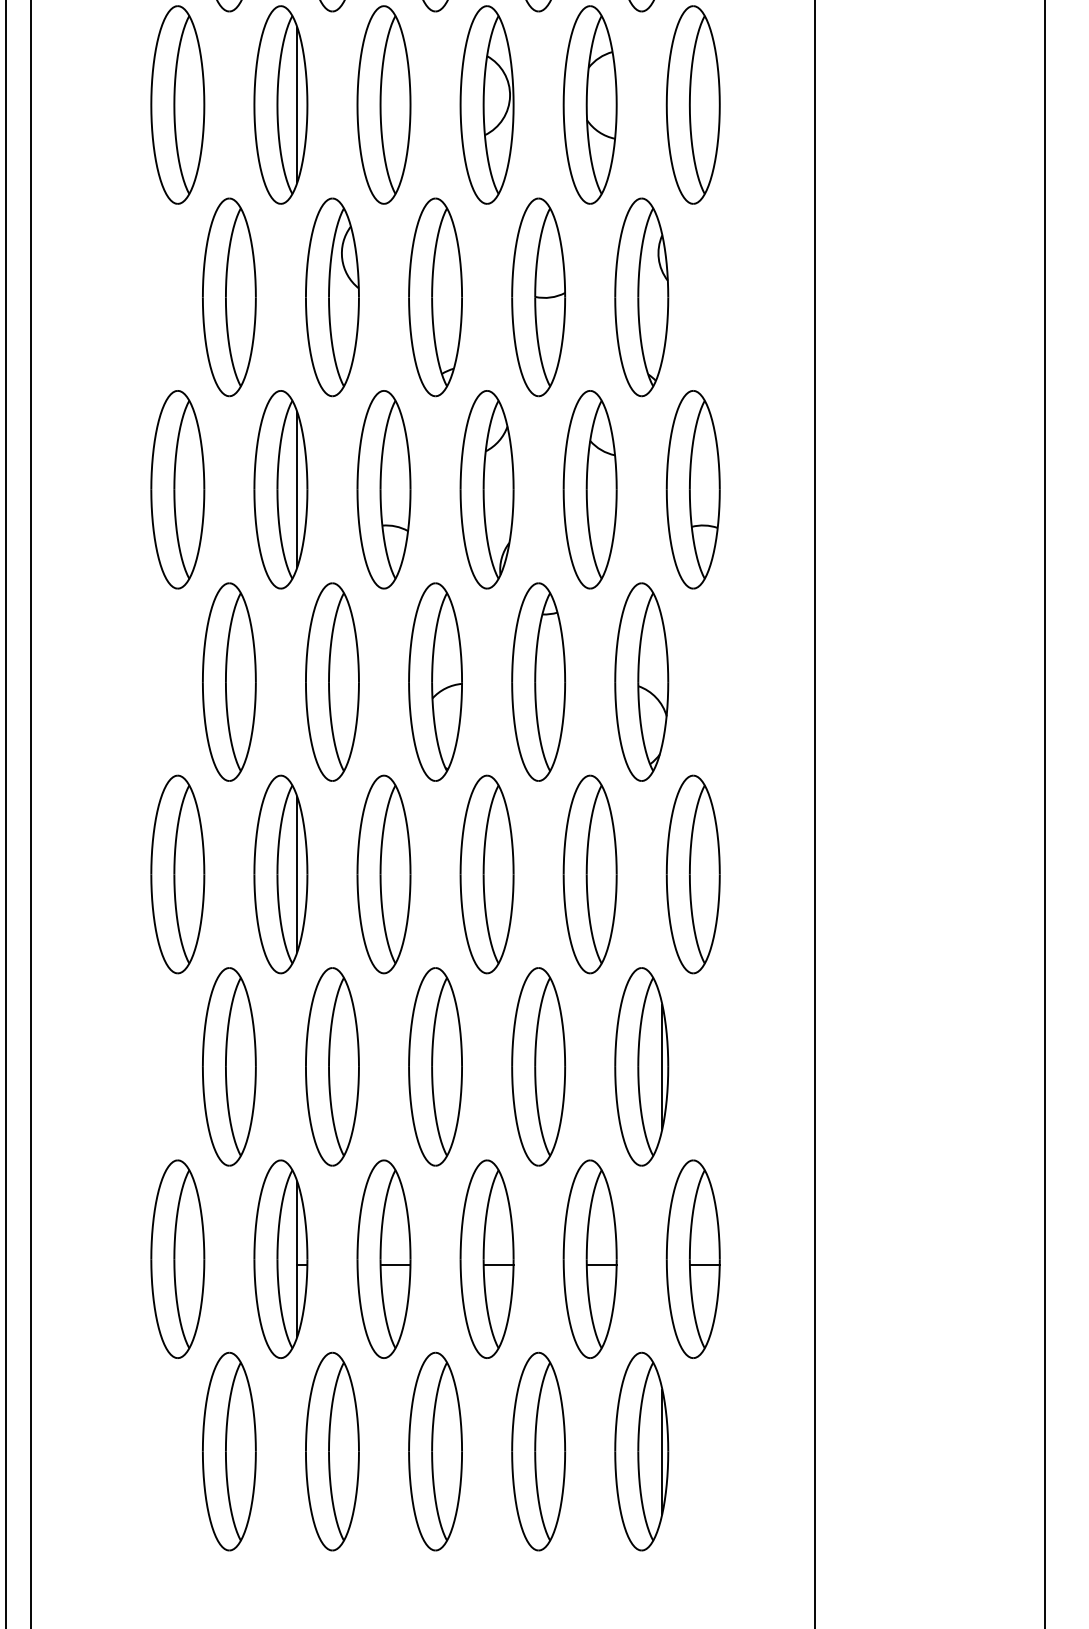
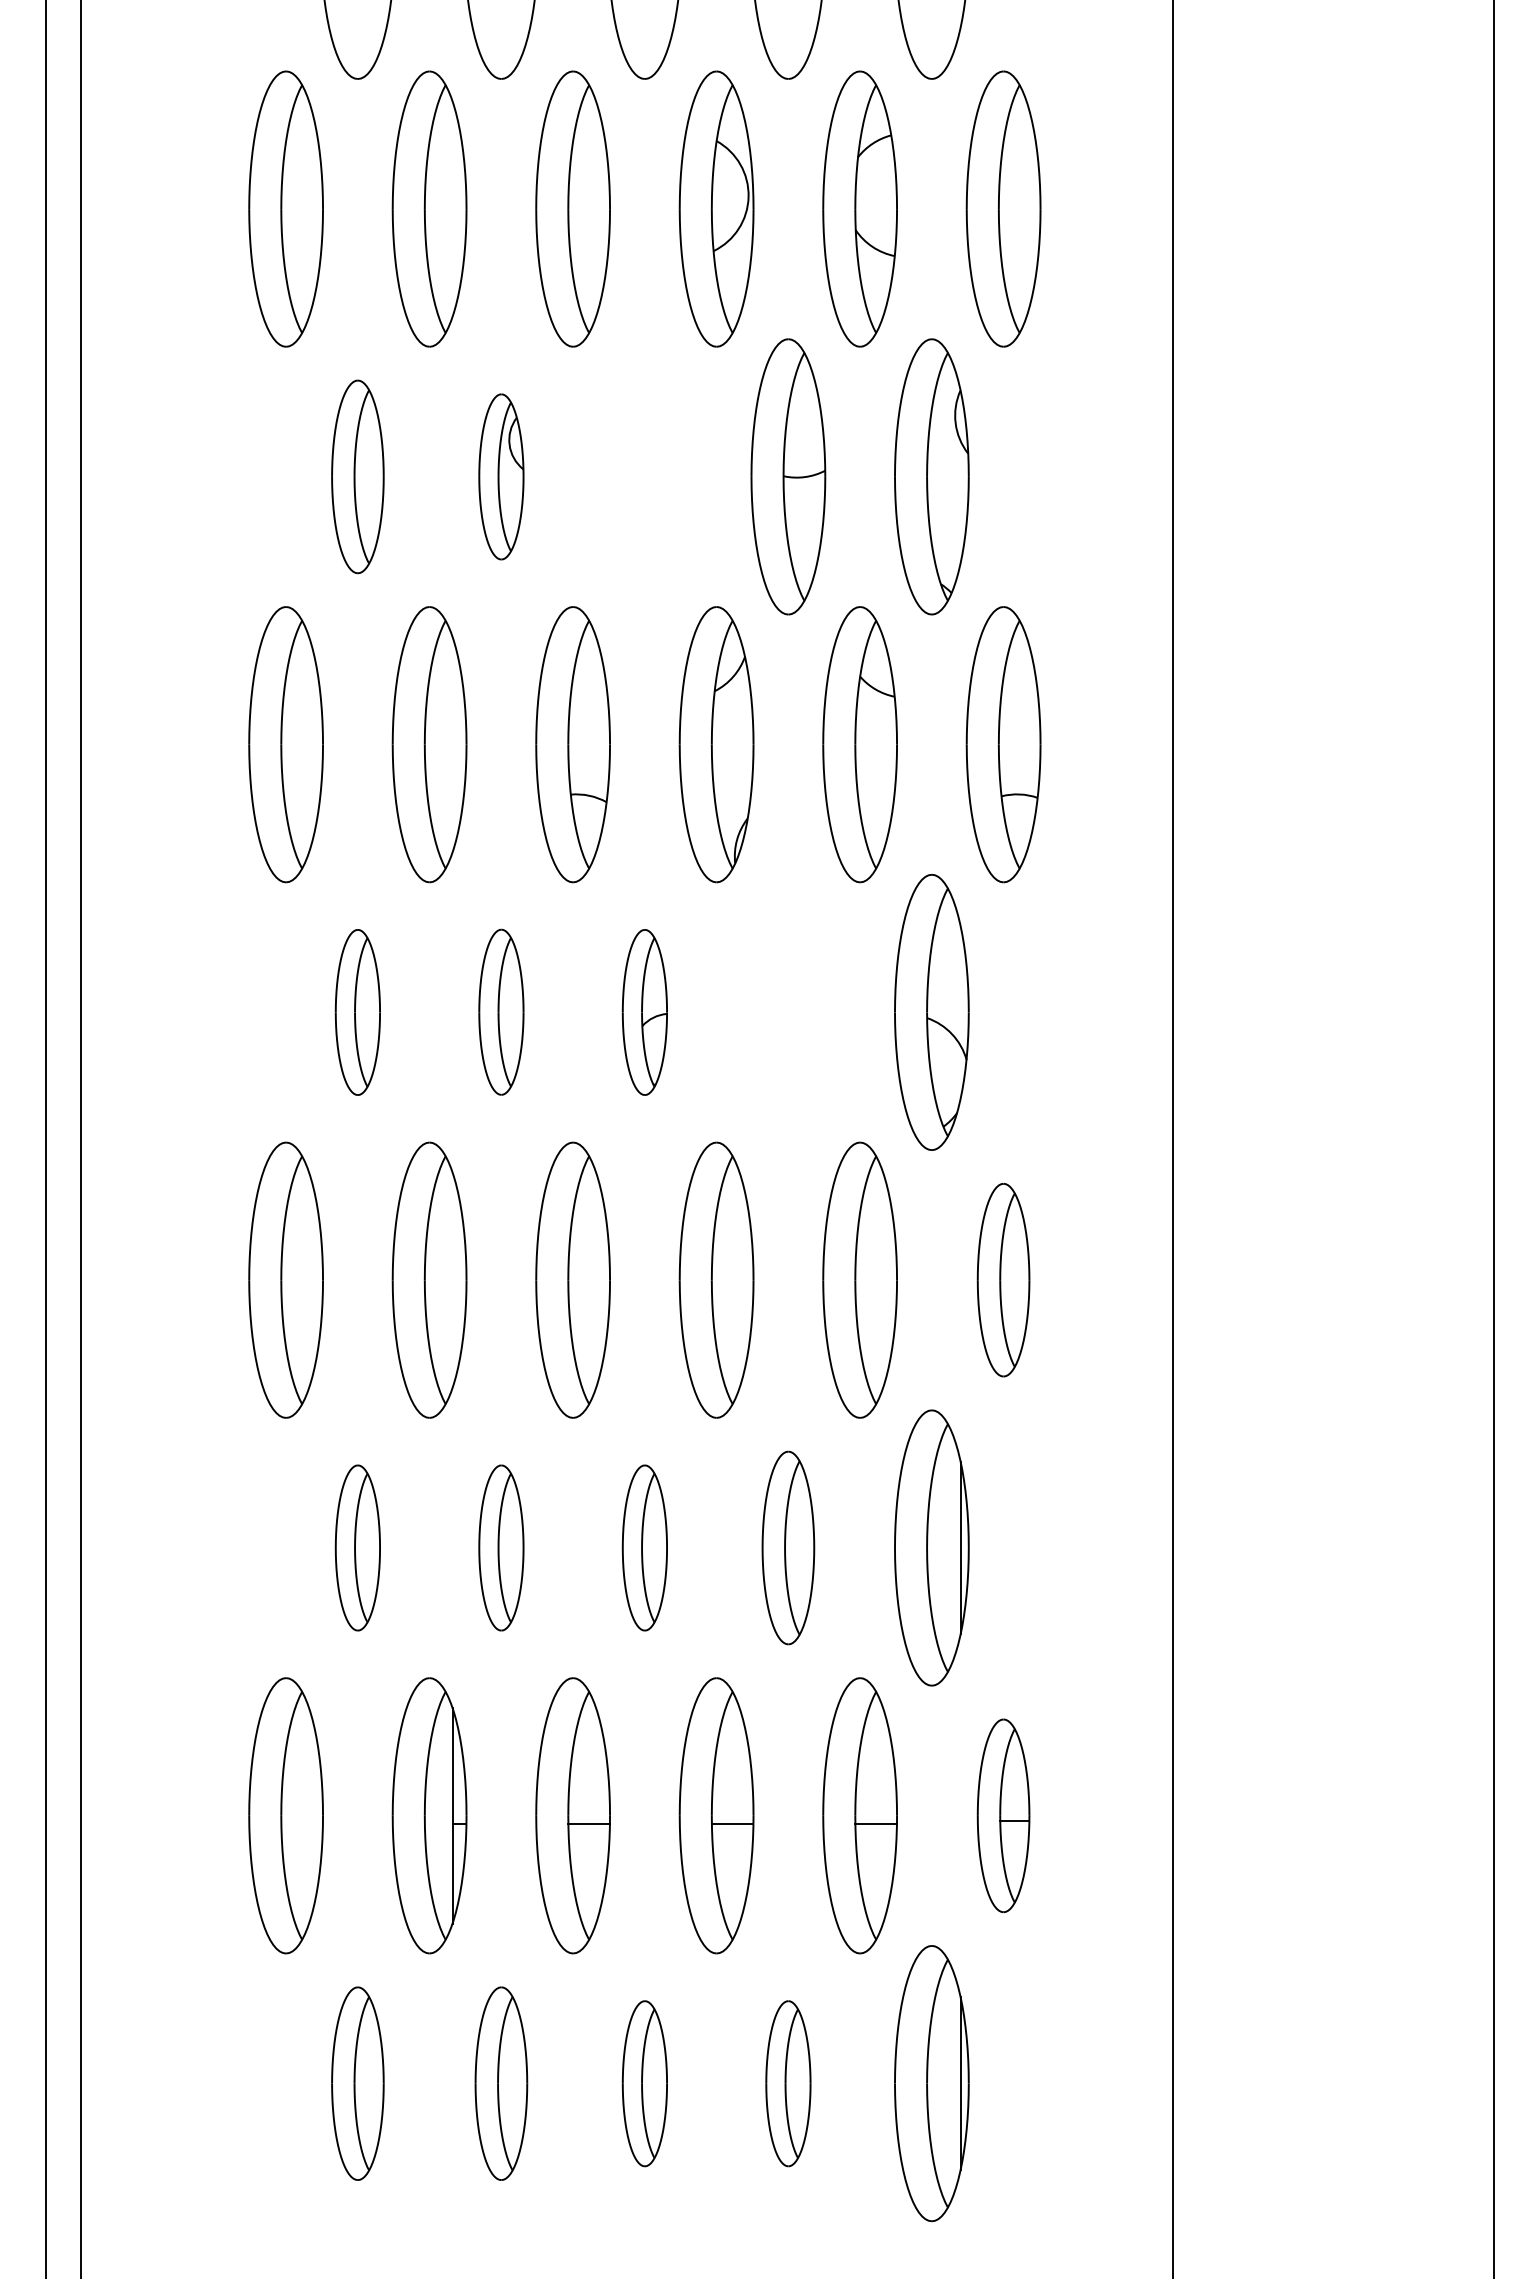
line: (297, 104) -> (452, 208), removed
part: (229, 297) -> (357, 476), size x0.7
part: (332, 297) -> (501, 476), size x0.6
part: (435, 297) -> (644, 476), removed
line: (297, 489) -> (452, 744), removed
part: (332, 681) -> (501, 1011), size x0.6
part: (538, 681) -> (788, 1011), removed
part: (229, 682) -> (357, 1012), size x0.6
part: (435, 682) -> (644, 1012), size x0.6
part: (693, 873) -> (1003, 1279), size x0.7
line: (297, 874) -> (452, 1280), removed
part: (229, 1066) -> (357, 1547), size x0.6
part: (332, 1066) -> (501, 1547), size x0.6
part: (435, 1066) -> (644, 1547), size x0.6
part: (538, 1066) -> (788, 1547), size x0.7
part: (693, 1259) -> (1003, 1815), size x0.7
part: (229, 1451) -> (357, 2083), size x0.7
part: (332, 1451) -> (501, 2083), size x0.7
part: (435, 1451) -> (644, 2083), size x0.6
part: (538, 1451) -> (788, 2083), size x0.6

